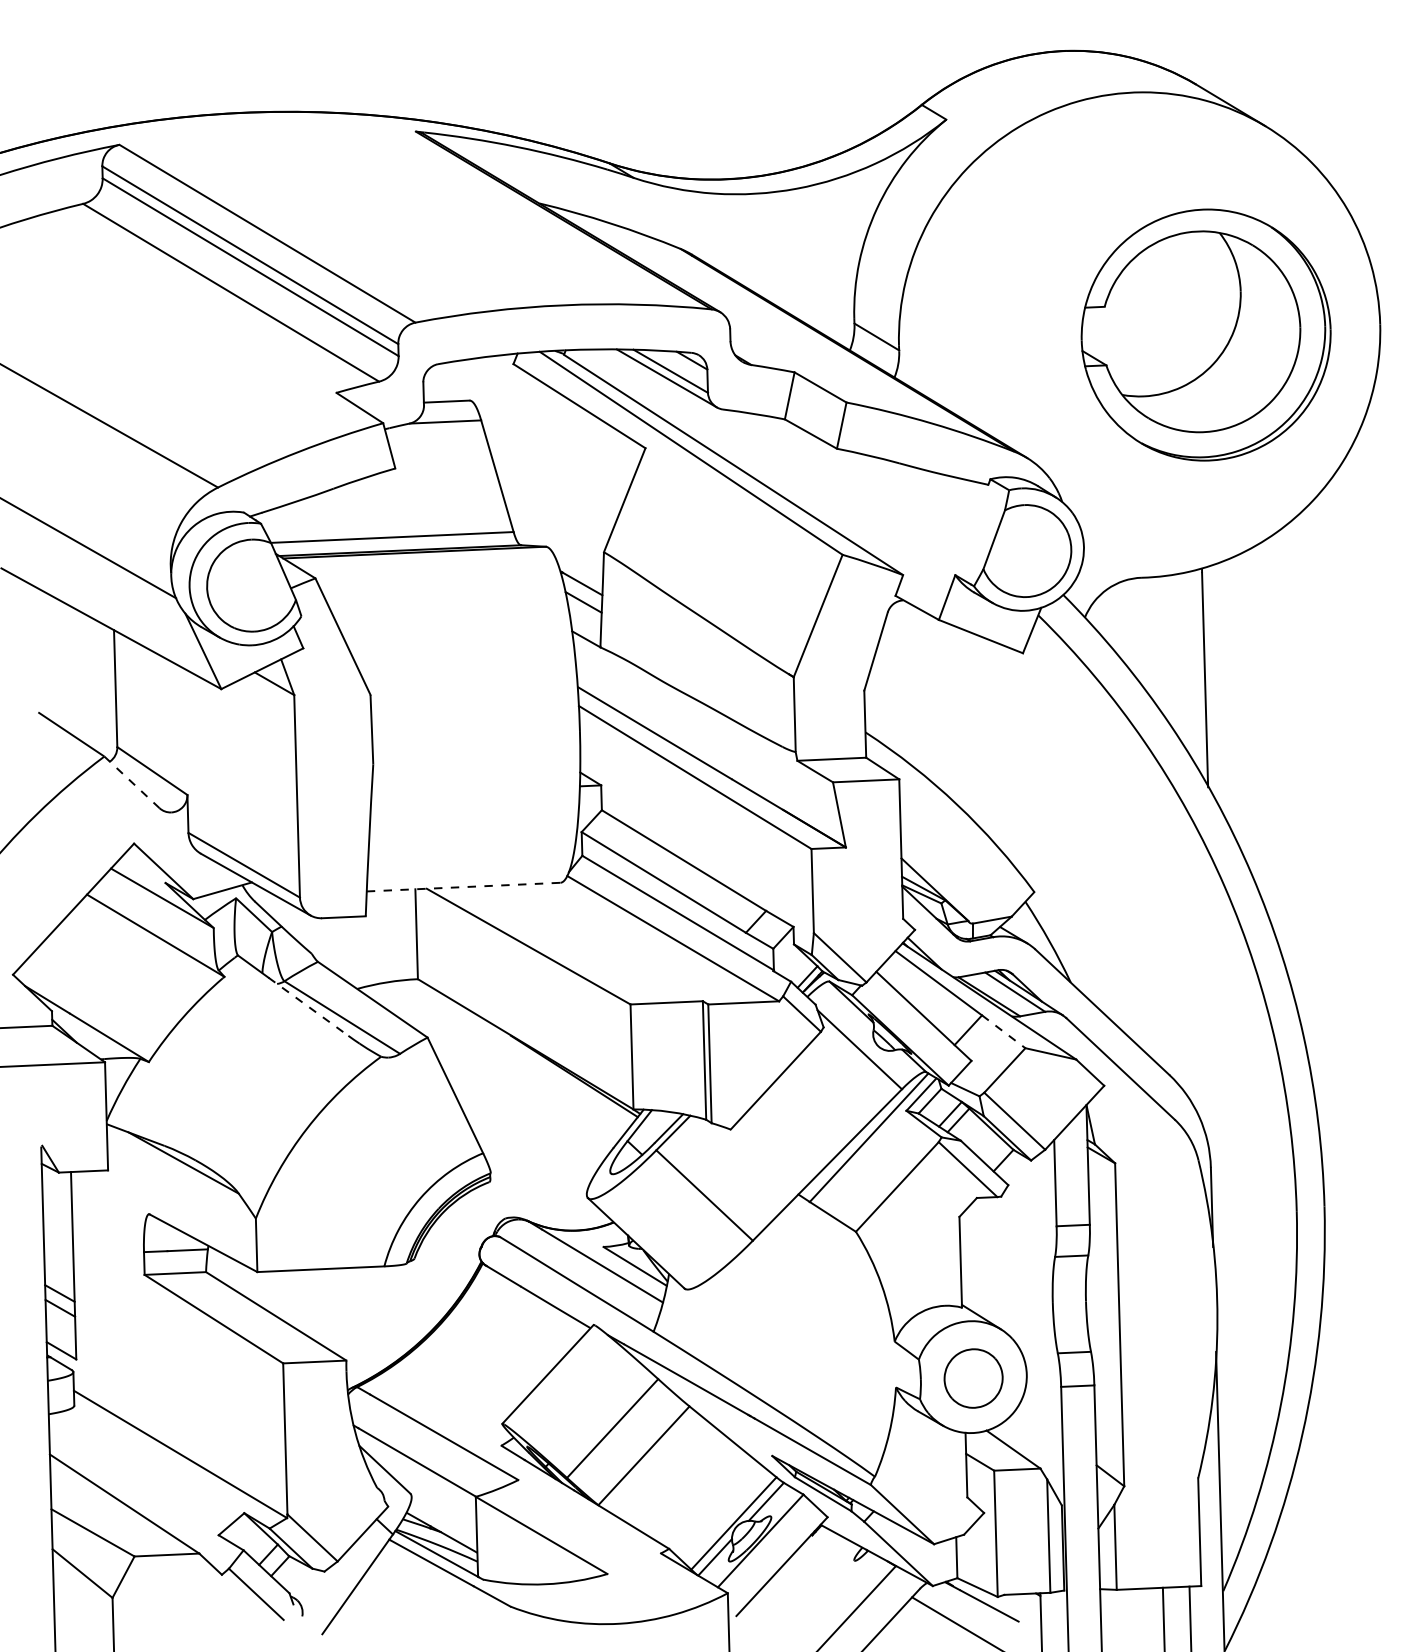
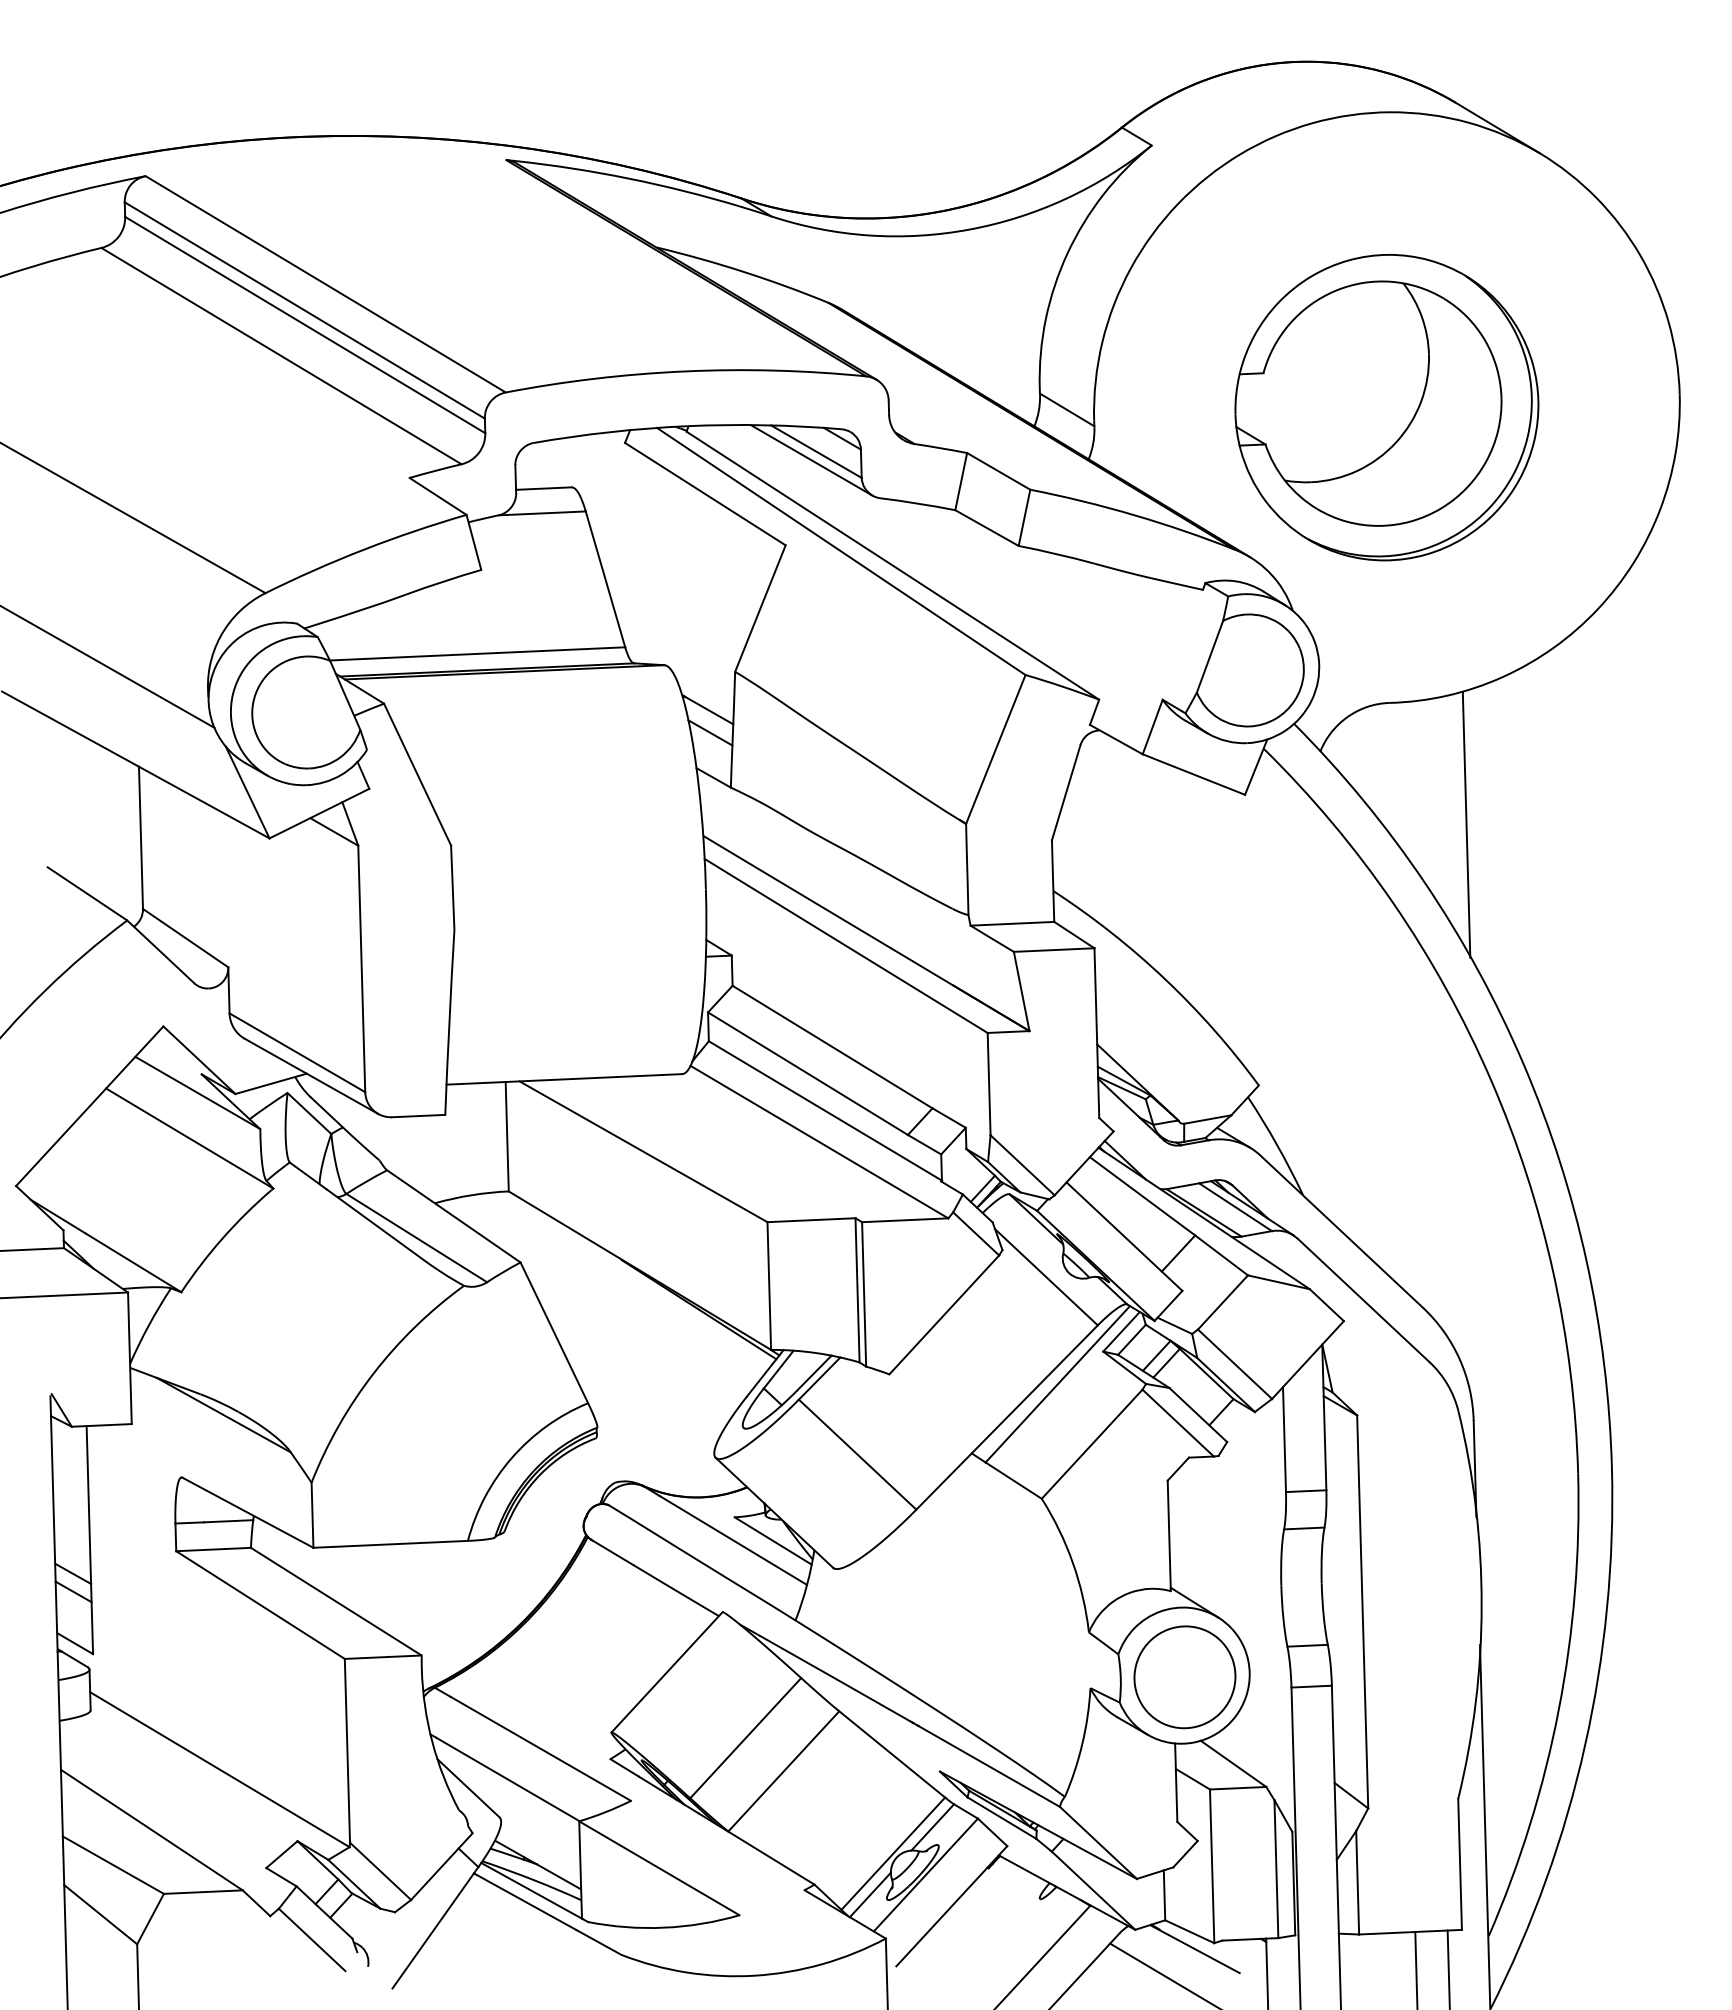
part: (1205, 334) -> (1386, 407), moved
line: (131, 782) -> (160, 951), dashed -> solid
line: (463, 887) -> (564, 1079), dashed -> solid
line: (308, 1007) -> (375, 1225), dashed -> solid
line: (1003, 1031) -> (1221, 1255), dashed -> solid
part: (973, 1378) -> (1184, 1677), size x1.43

